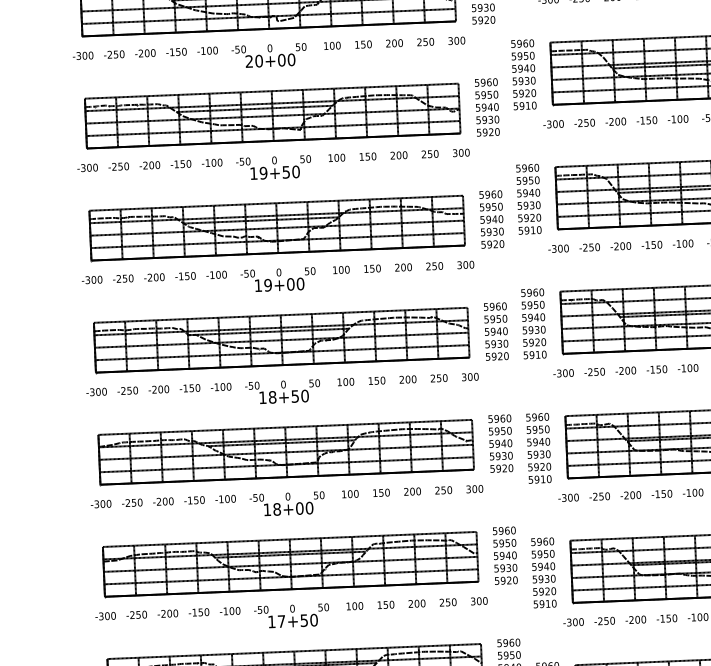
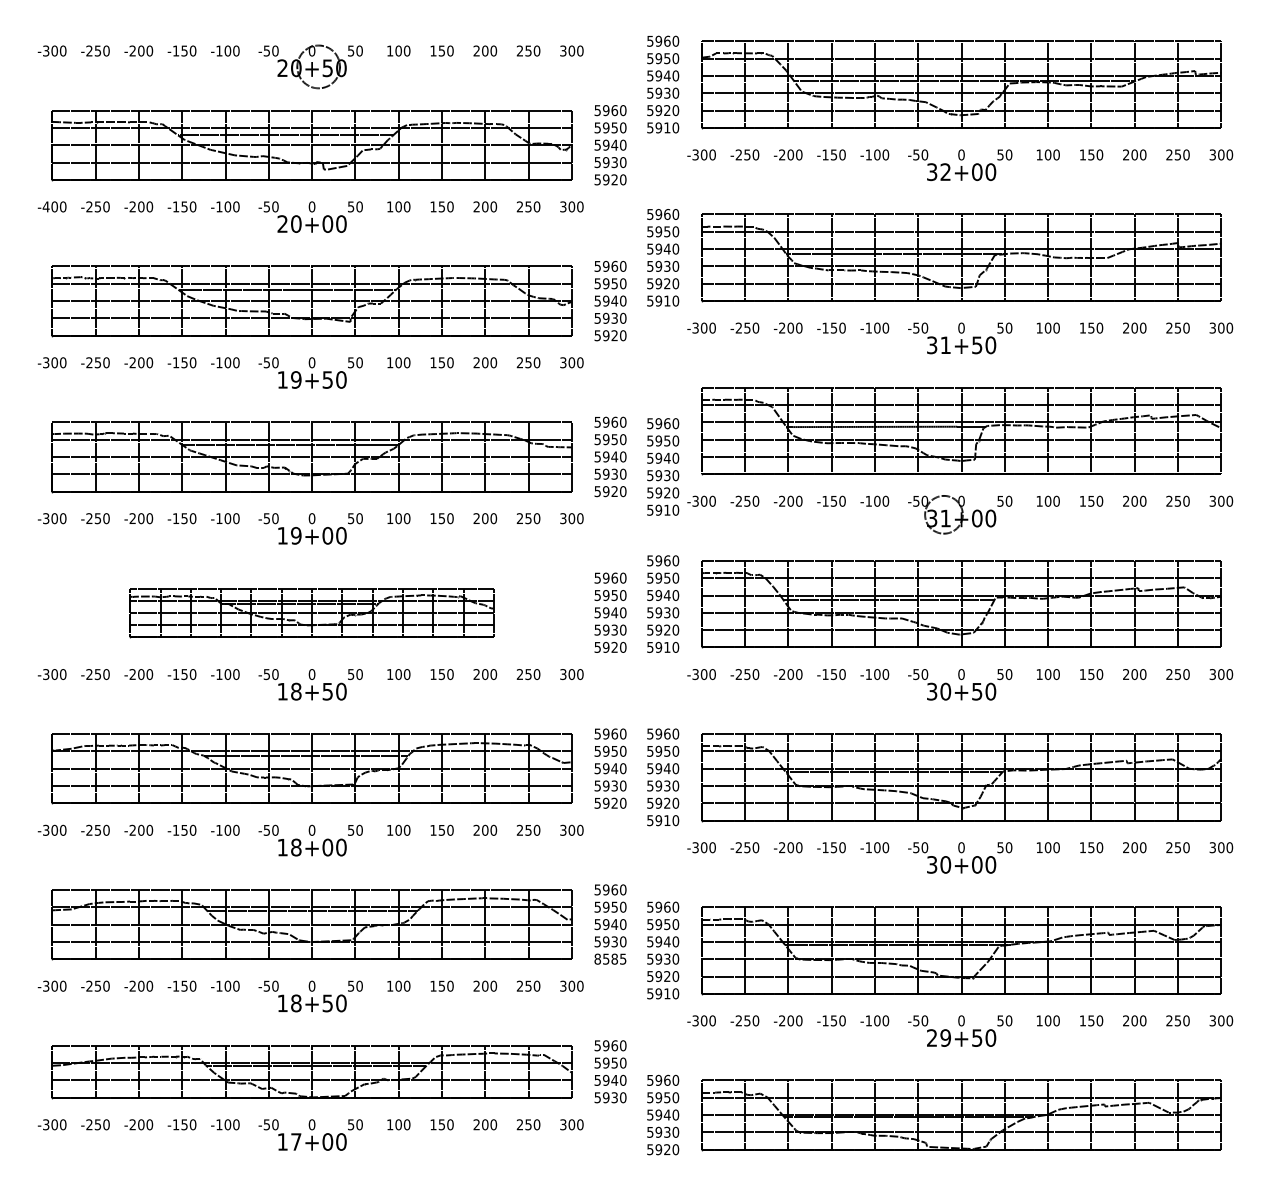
text: (78, 55) -> (45, 206), -300 -> -400
text: (529, 198) -> (663, 466), moved
part: (281, 340) -> (311, 612), size x0.7
text: (506, 580) -> (610, 958), 5920 -> 8585
text: (281, 621) -> (296, 1003), 17+50 -> 18+50

